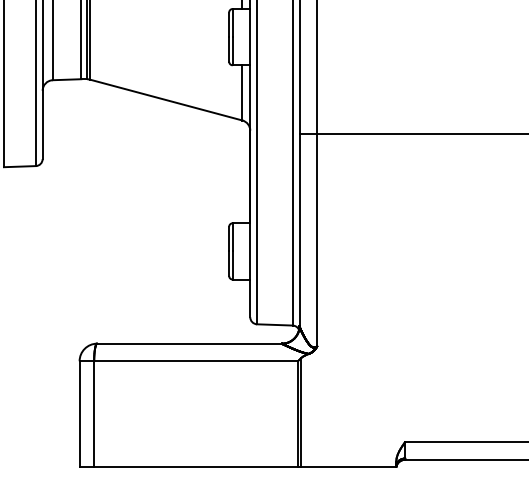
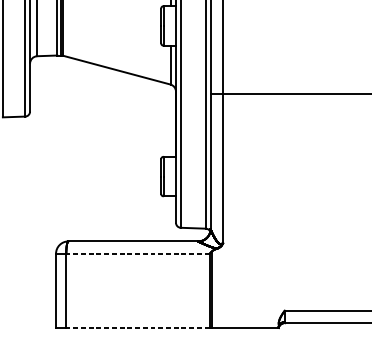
line: (196, 361) -> (138, 253), solid -> dashed
line: (196, 466) -> (138, 327), solid -> dashed

